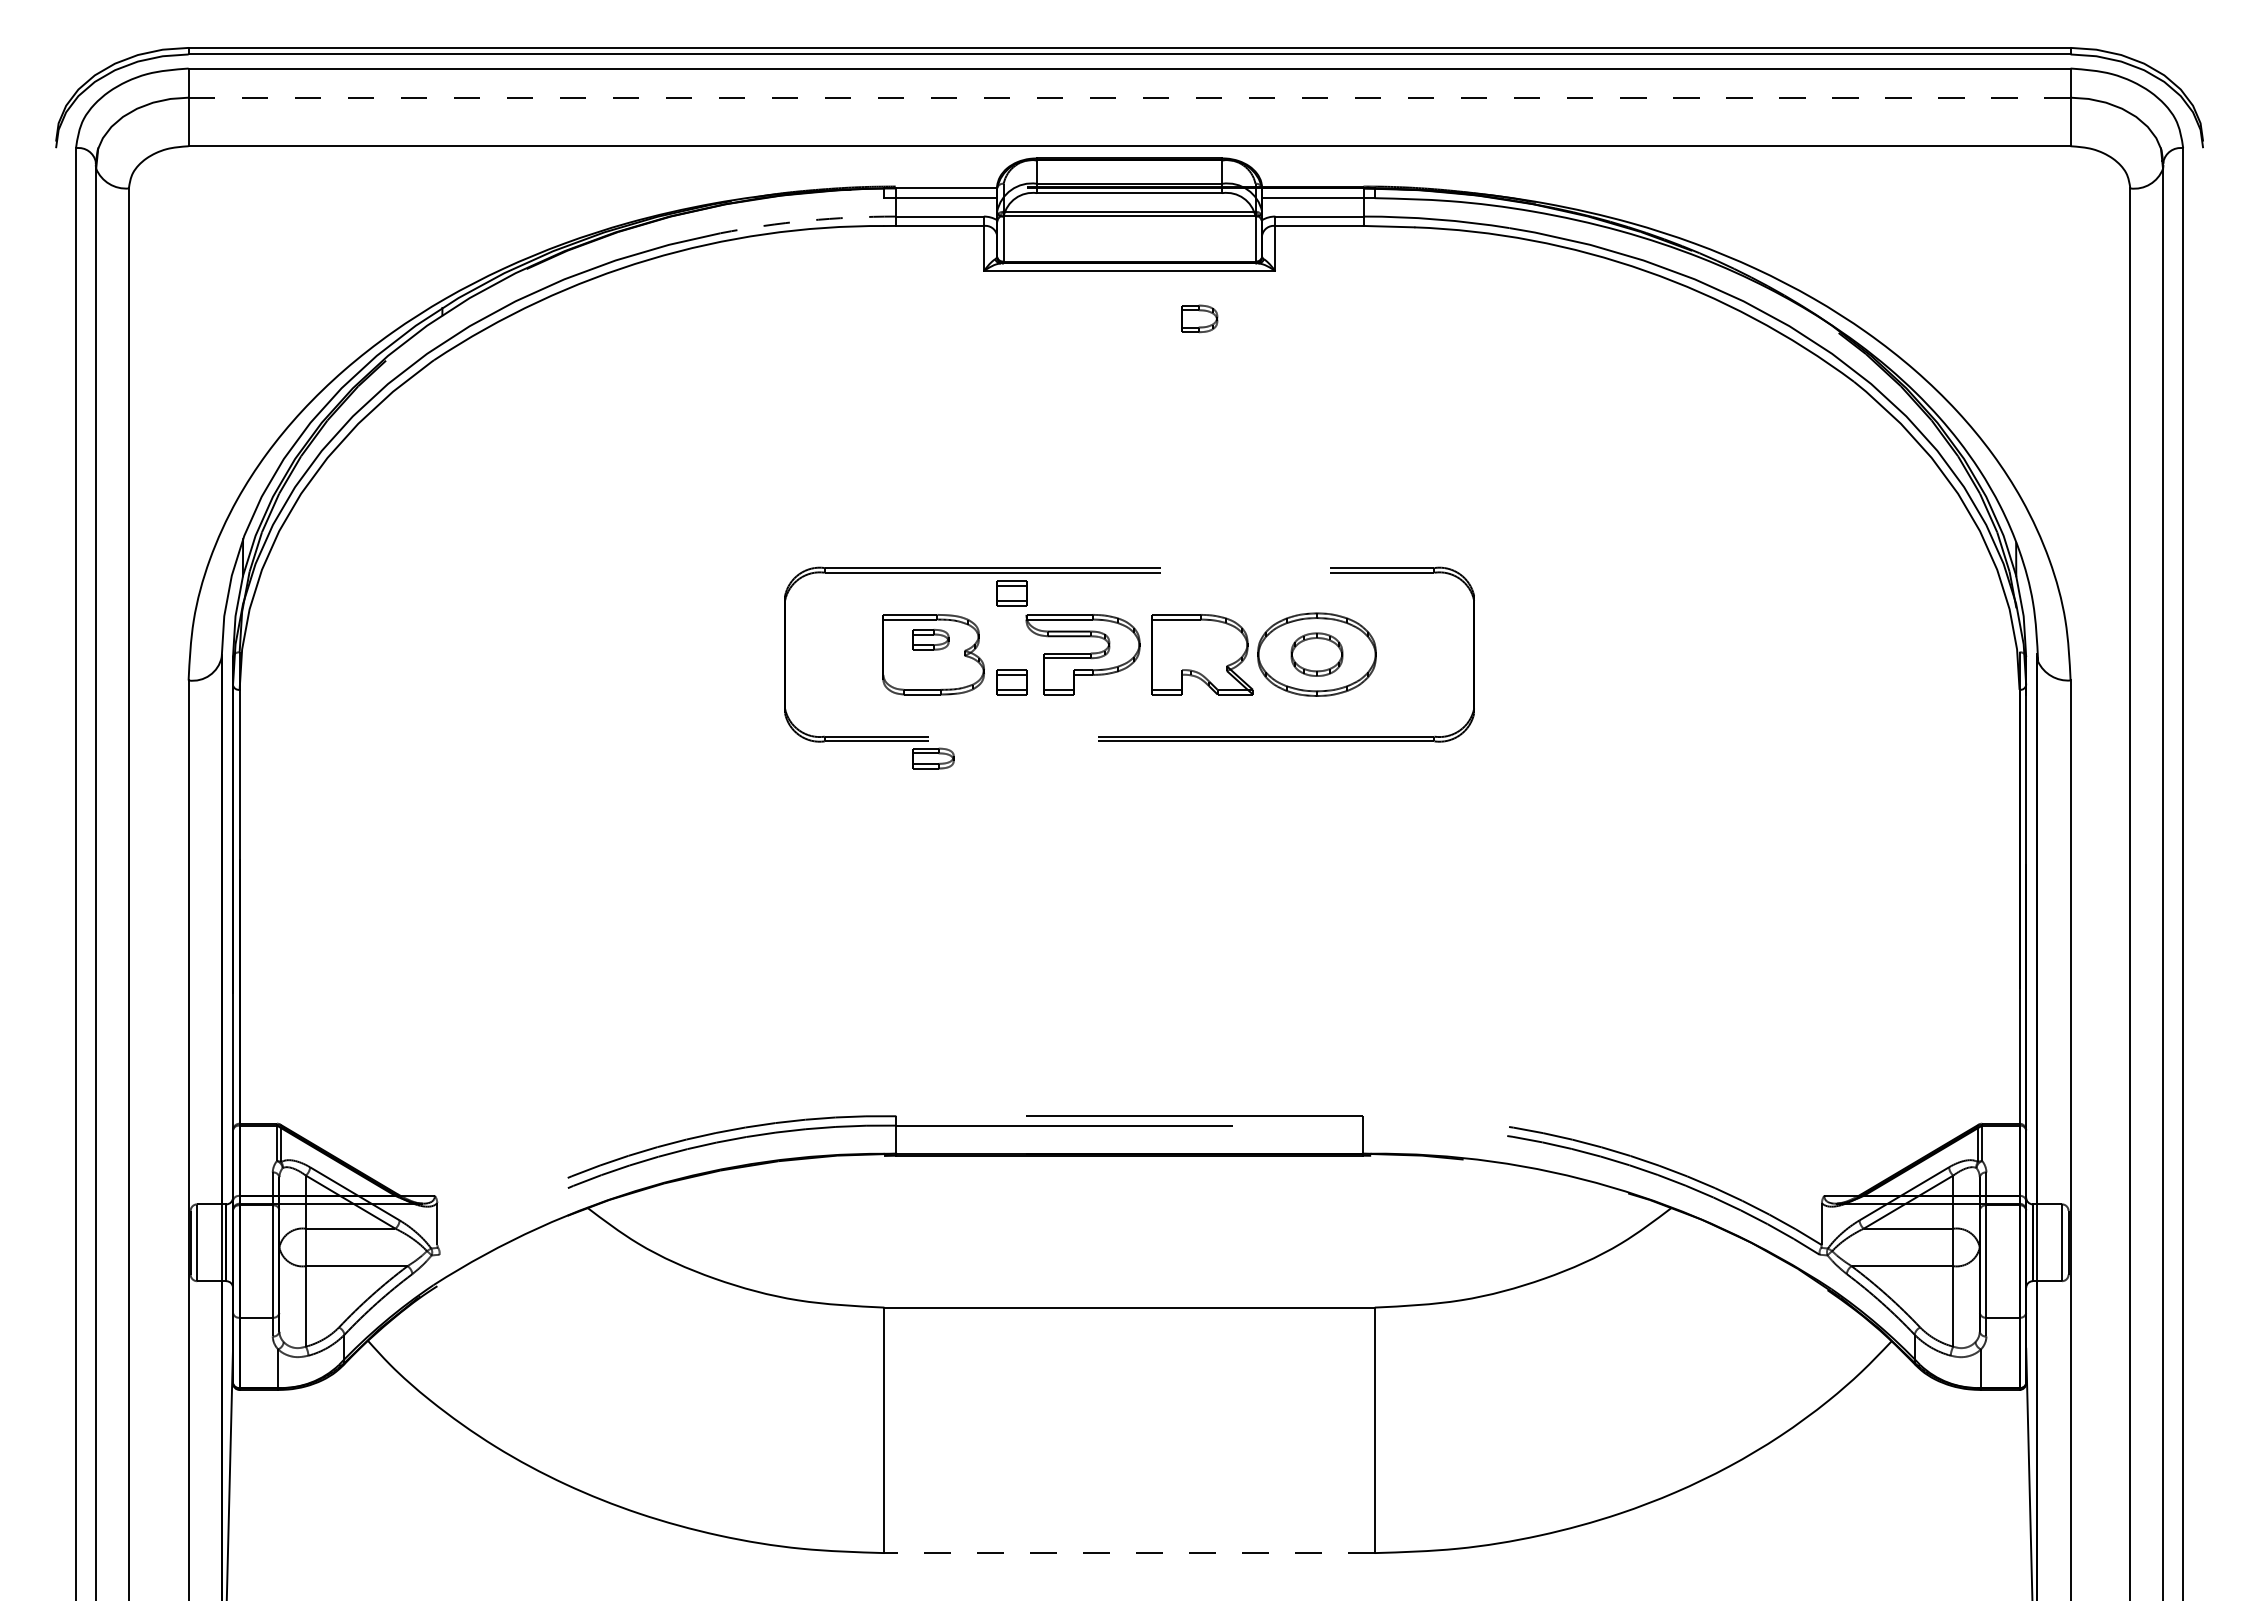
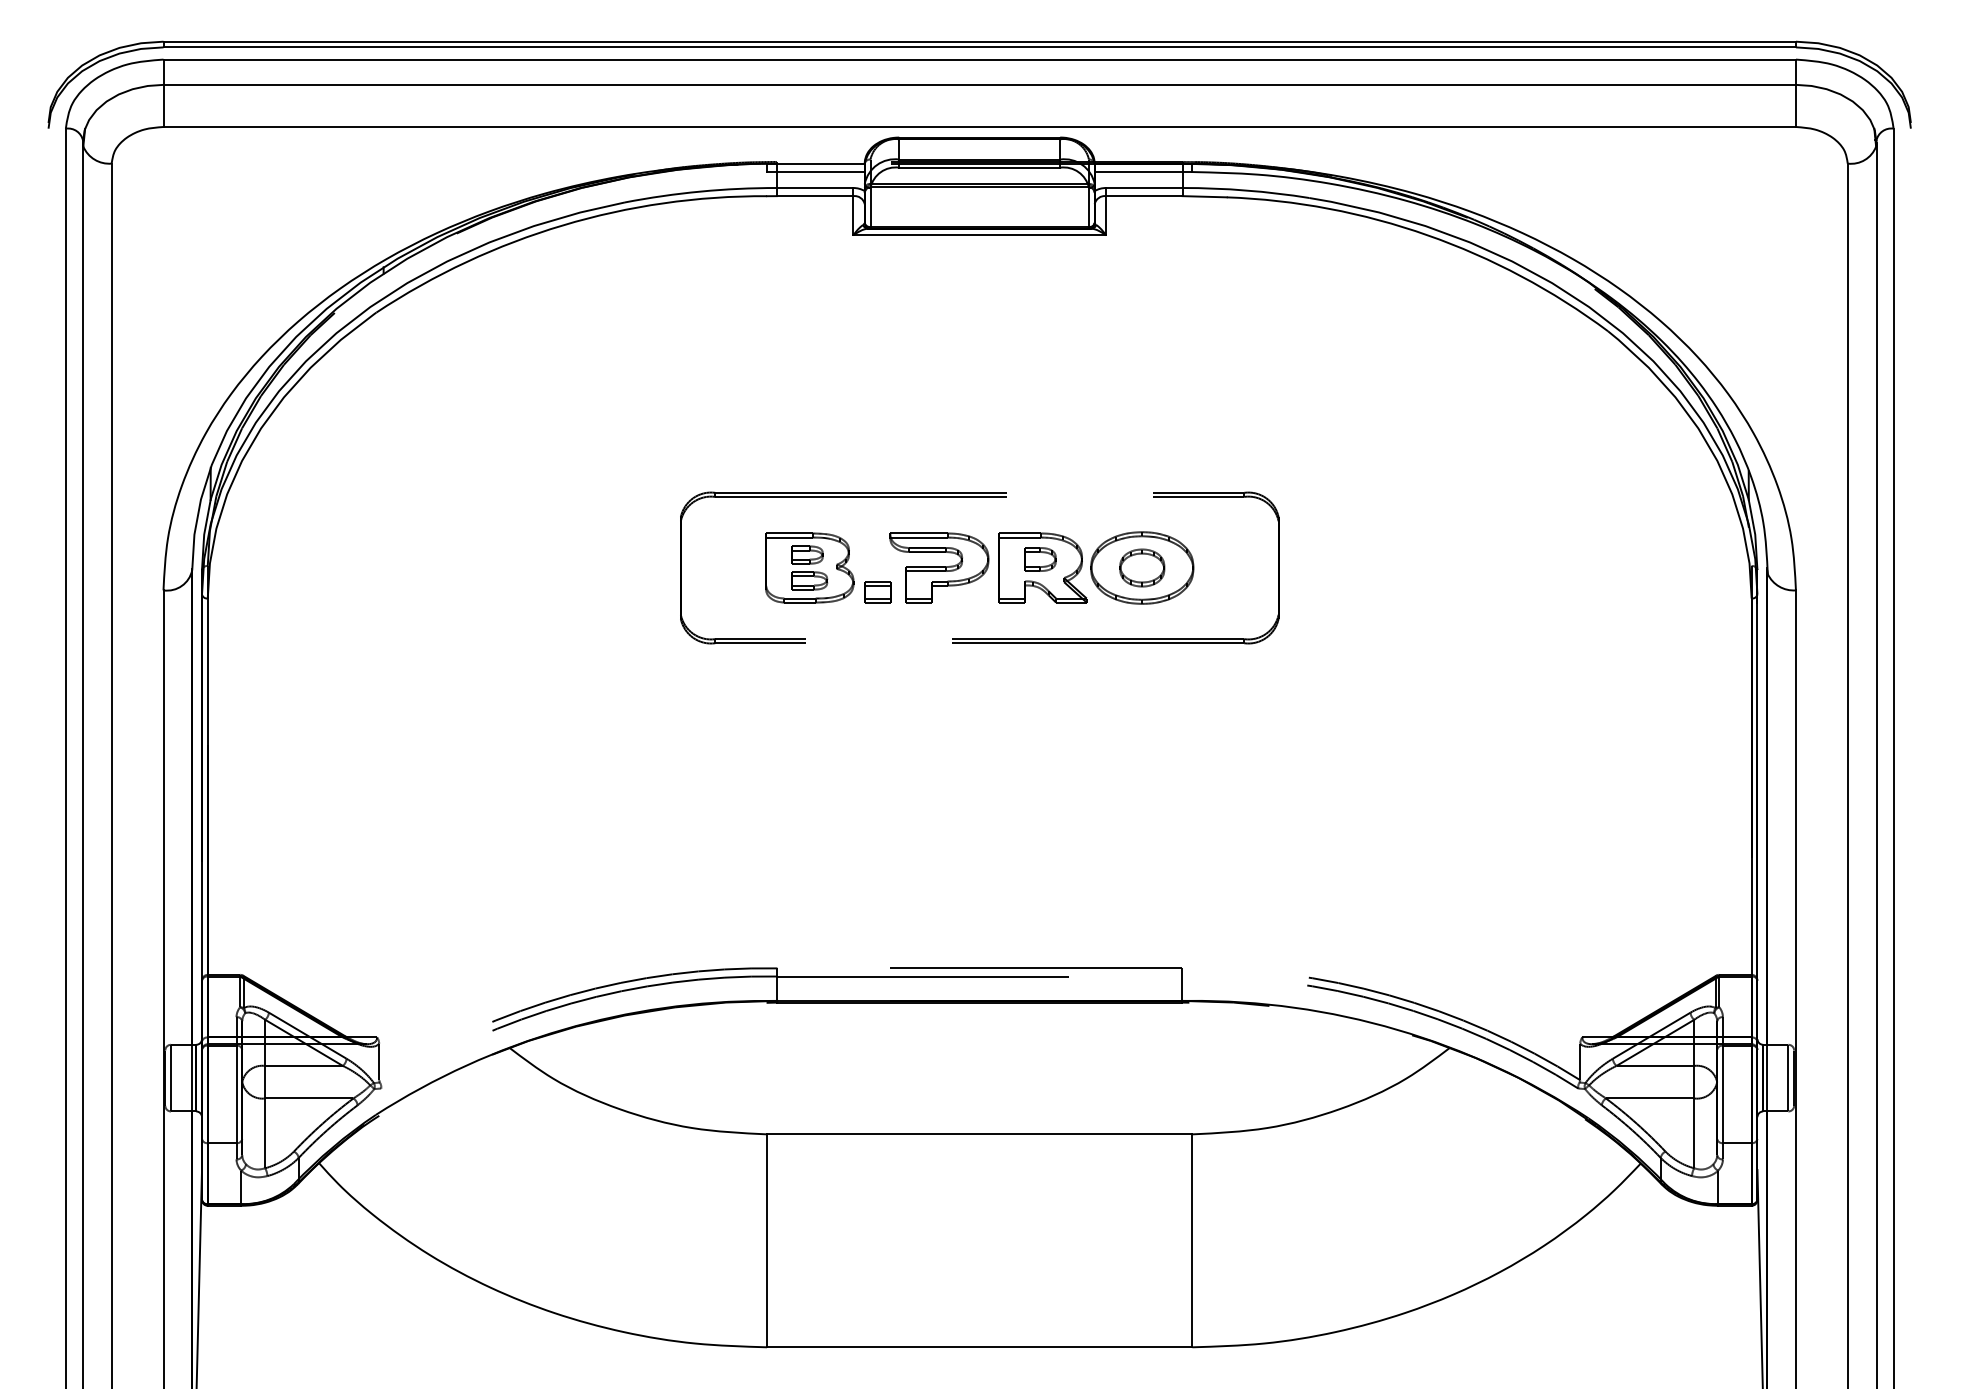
line: (1129, 97) -> (979, 84), dashed -> solid
arc: (807, 220) -> (700, 191), dashed -> solid
part: (1199, 318) -> (1040, 559), moved
part: (1011, 593) -> (877, 514), removed
part: (933, 758) -> (809, 580), moved
line: (1129, 1553) -> (979, 1347), dashed -> solid

